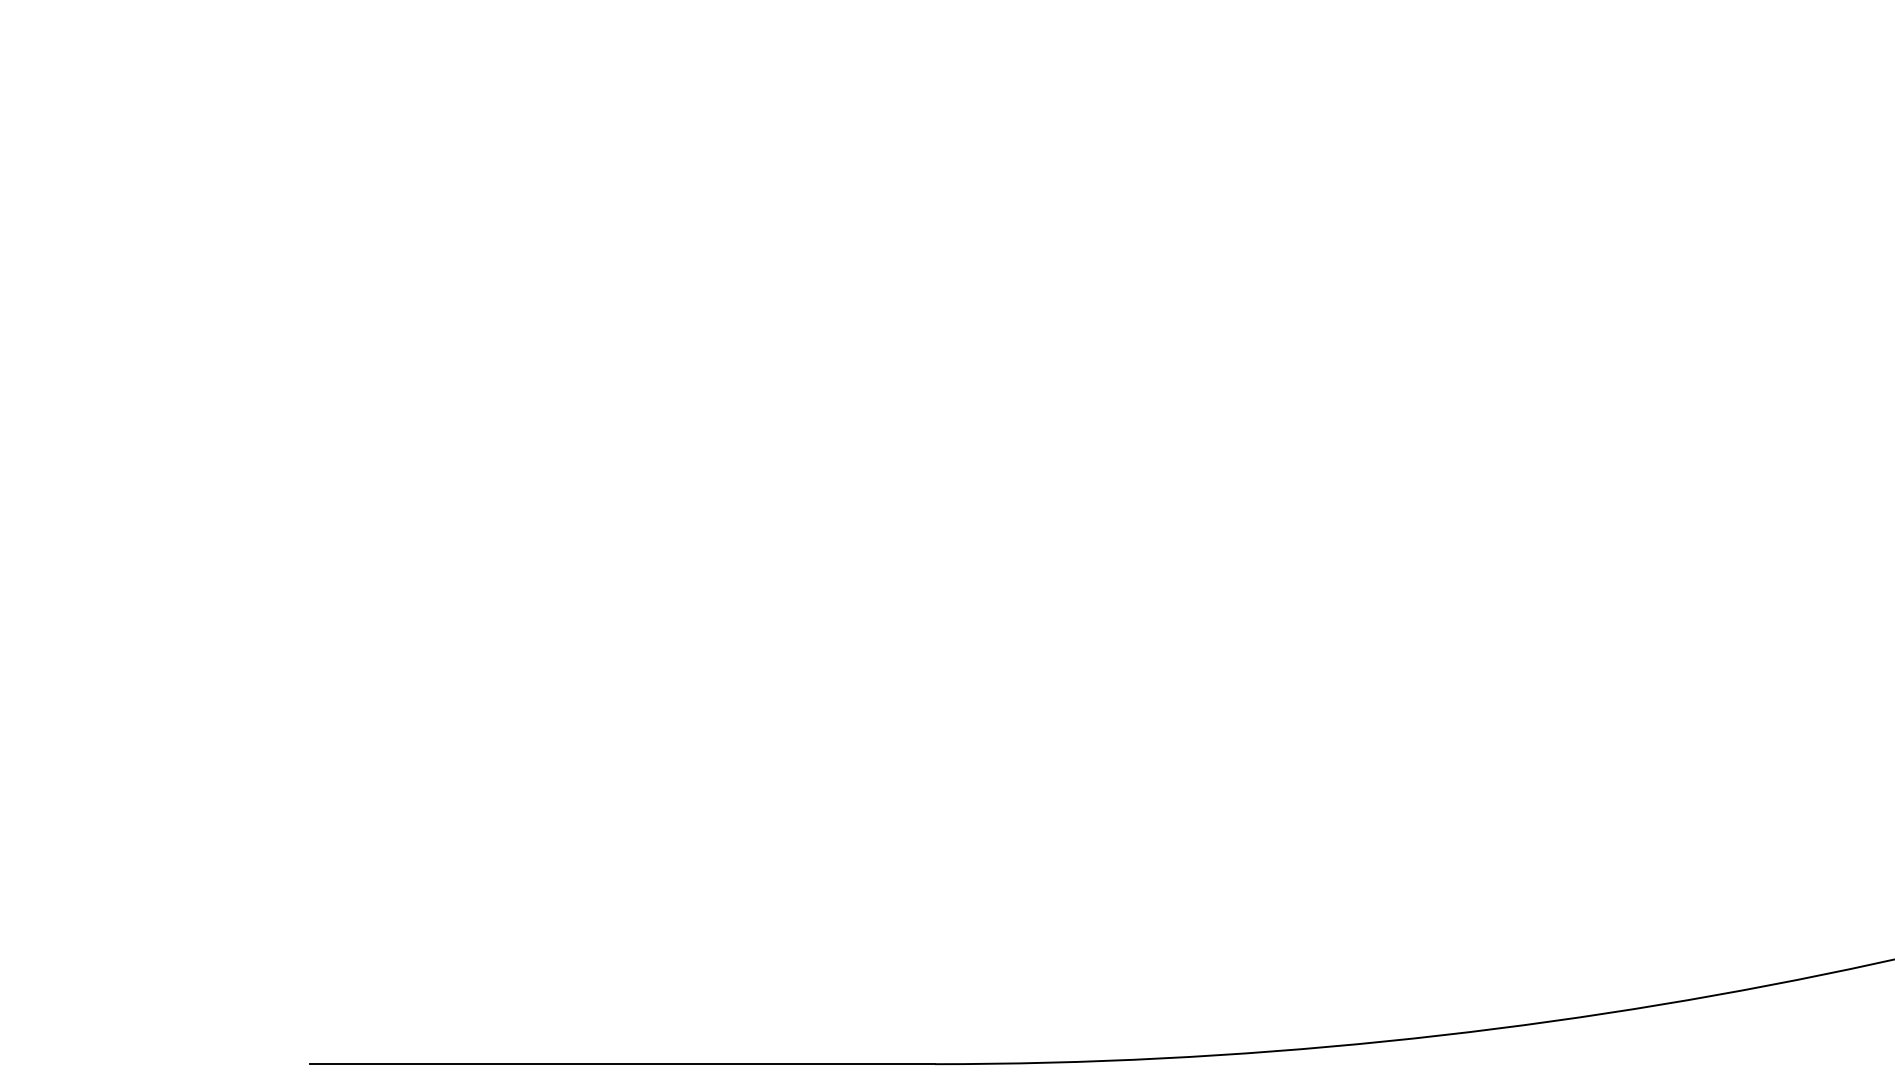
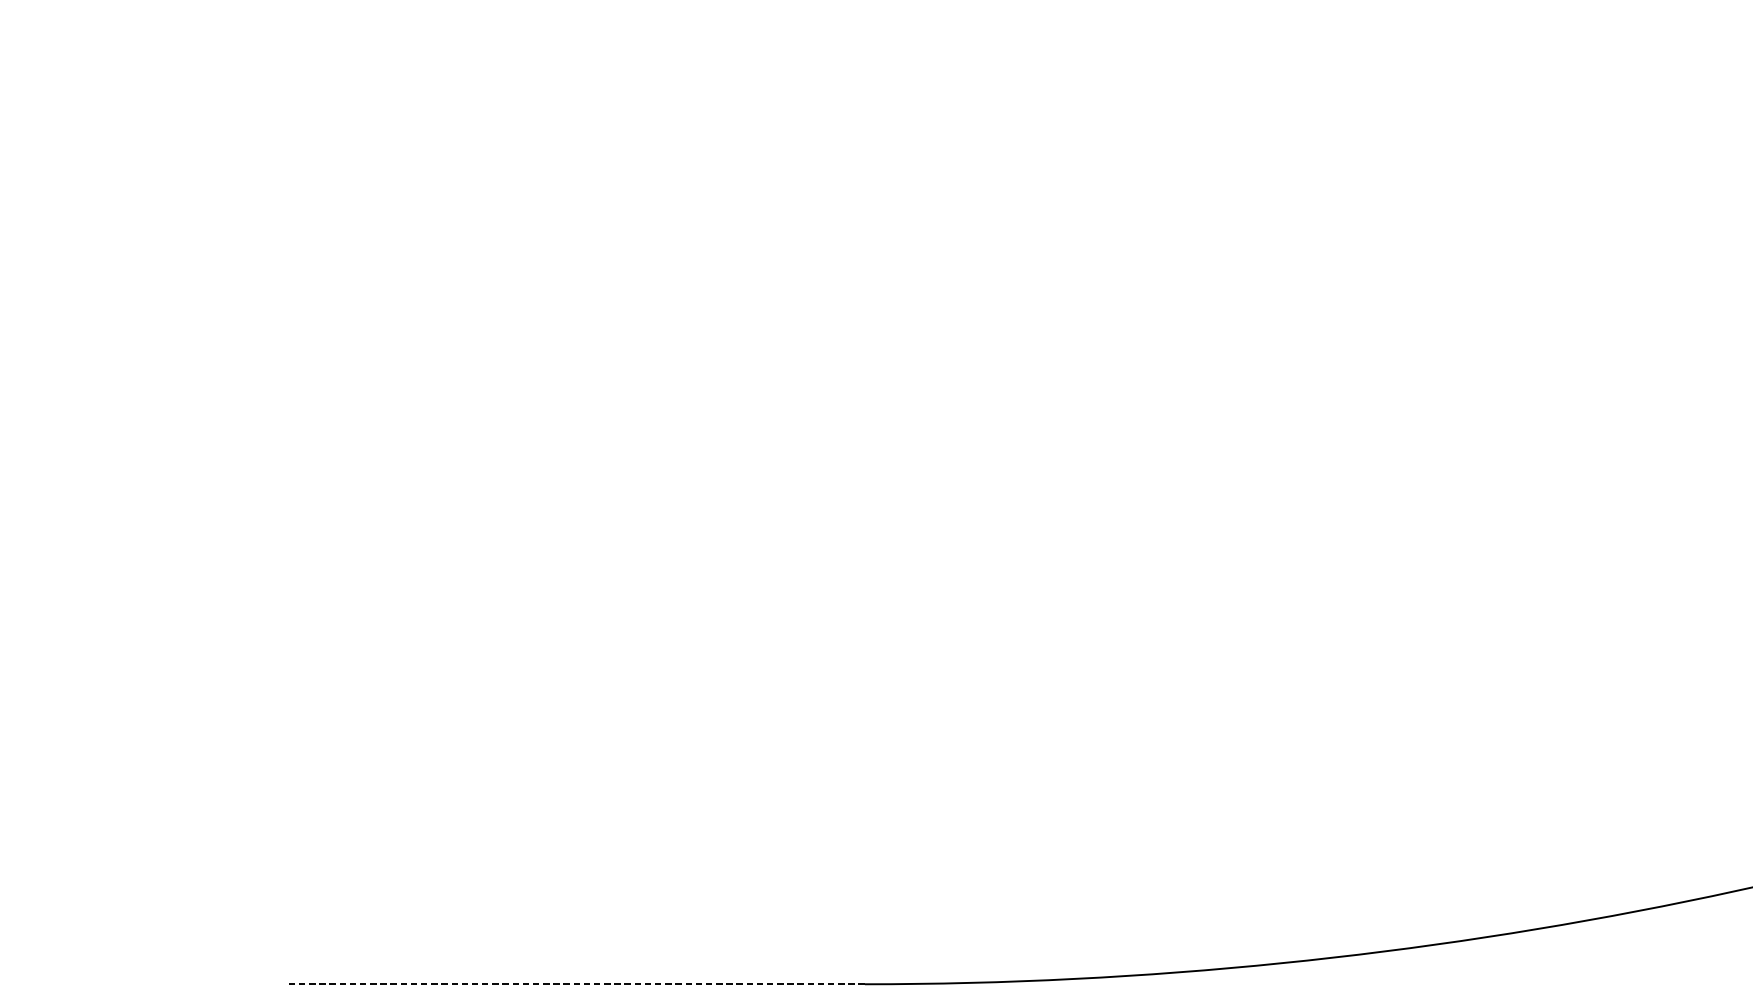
line: (622, 1064) -> (575, 984), solid -> dashed

